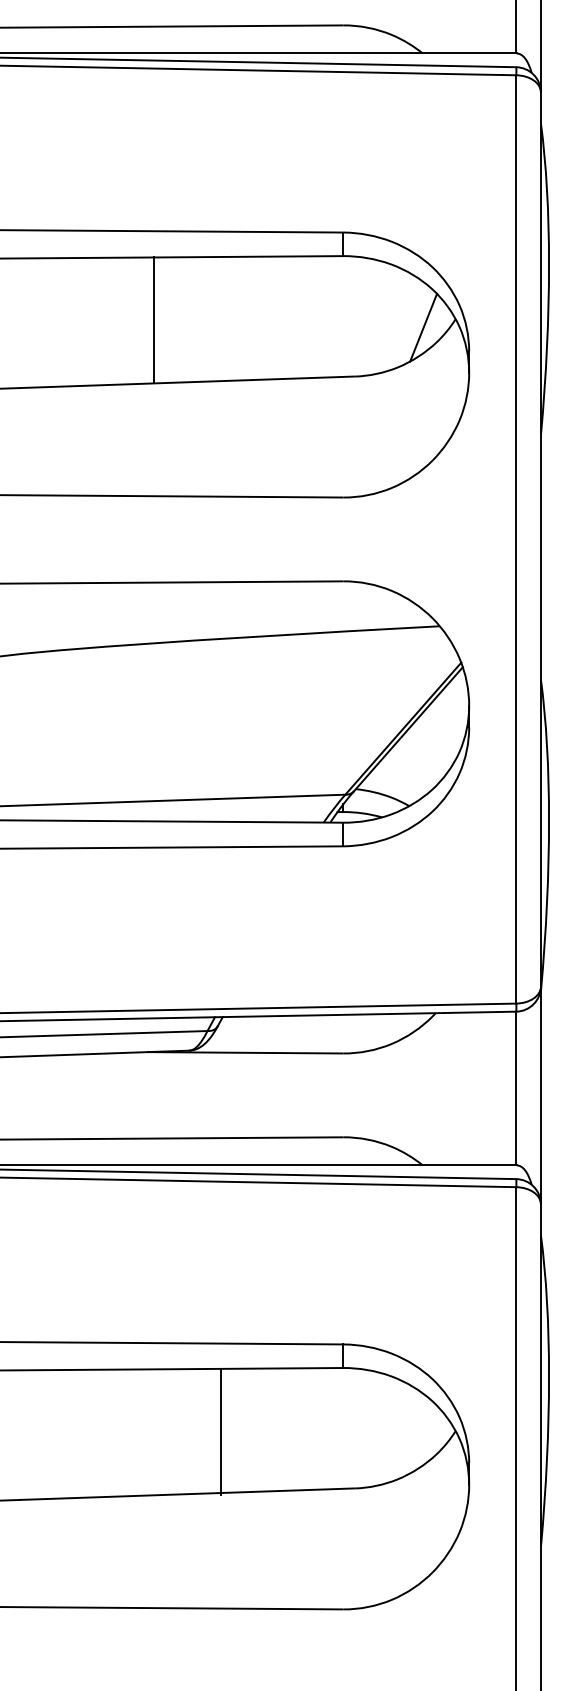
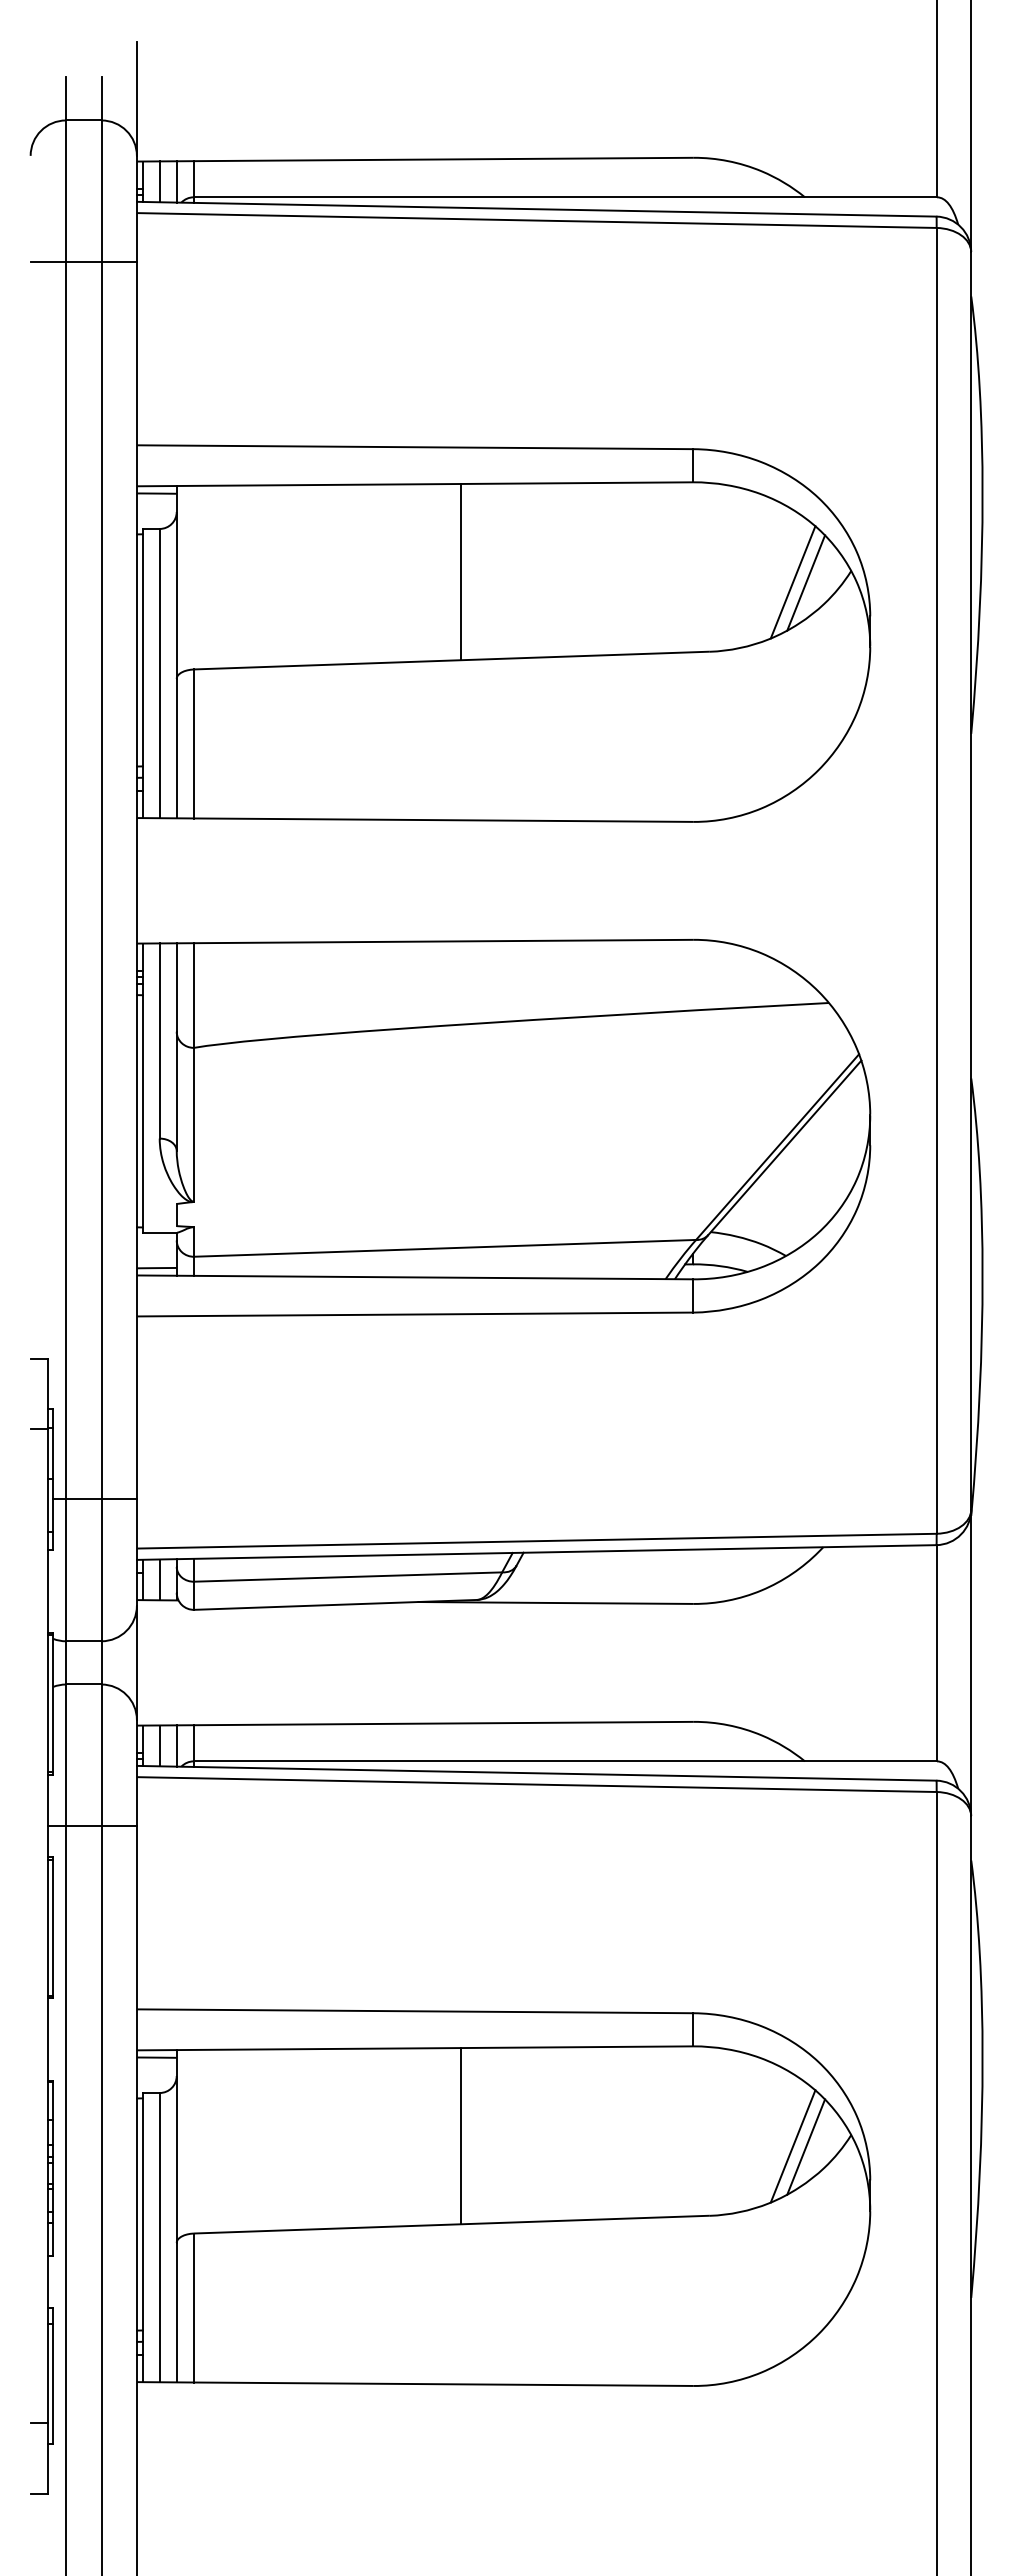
line: (154, 320) -> (460, 572), moved
line: (413, 327) -> (792, 582), added
line: (221, 1432) -> (460, 2136), moved
line: (413, 1439) -> (792, 2146), added
line: (423, 1439) -> (806, 2146), added

